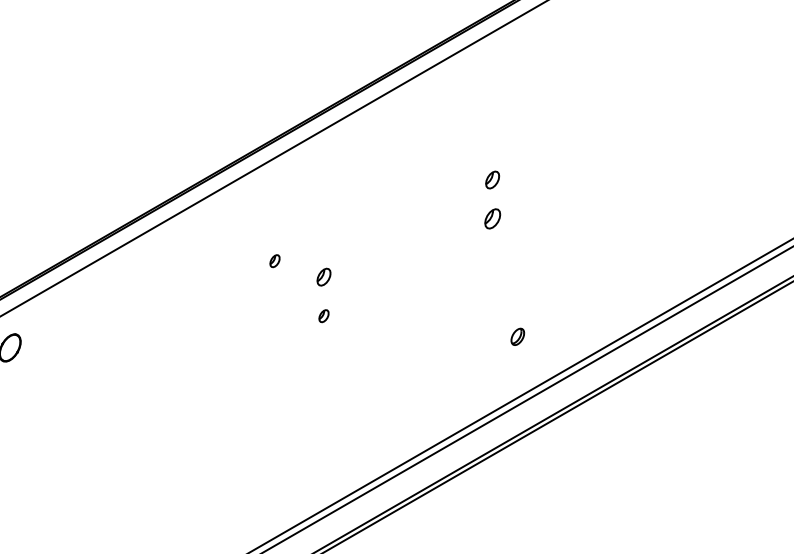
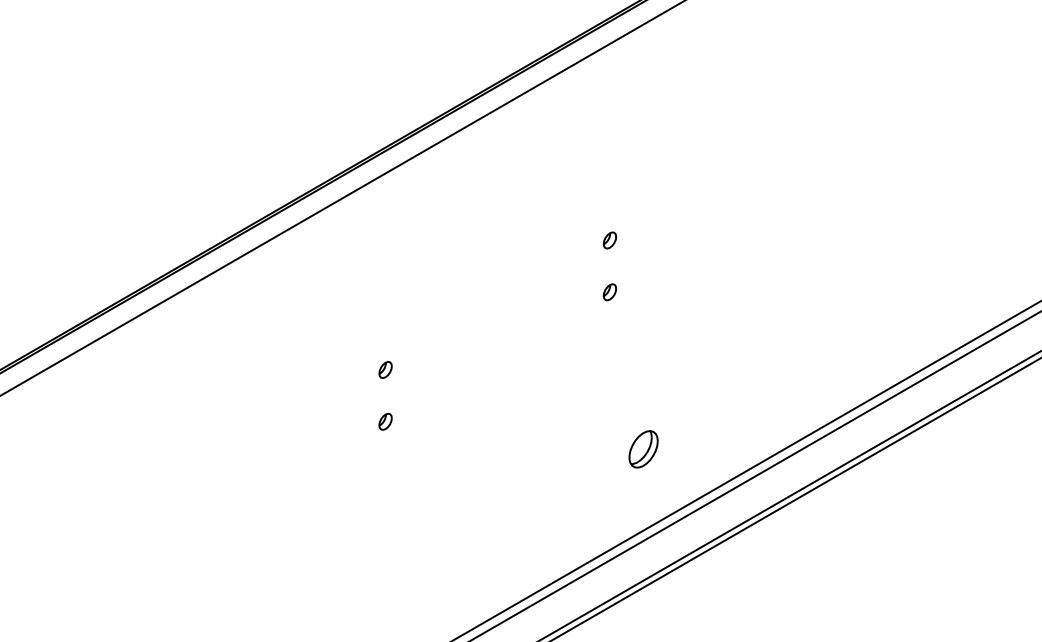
part: (491, 179) -> (608, 239), size x0.71
part: (491, 218) -> (608, 291), size x0.62
part: (274, 261) -> (319, 348), removed
part: (323, 277) -> (384, 370), size x0.71
part: (517, 336) -> (643, 448), size x1.67

